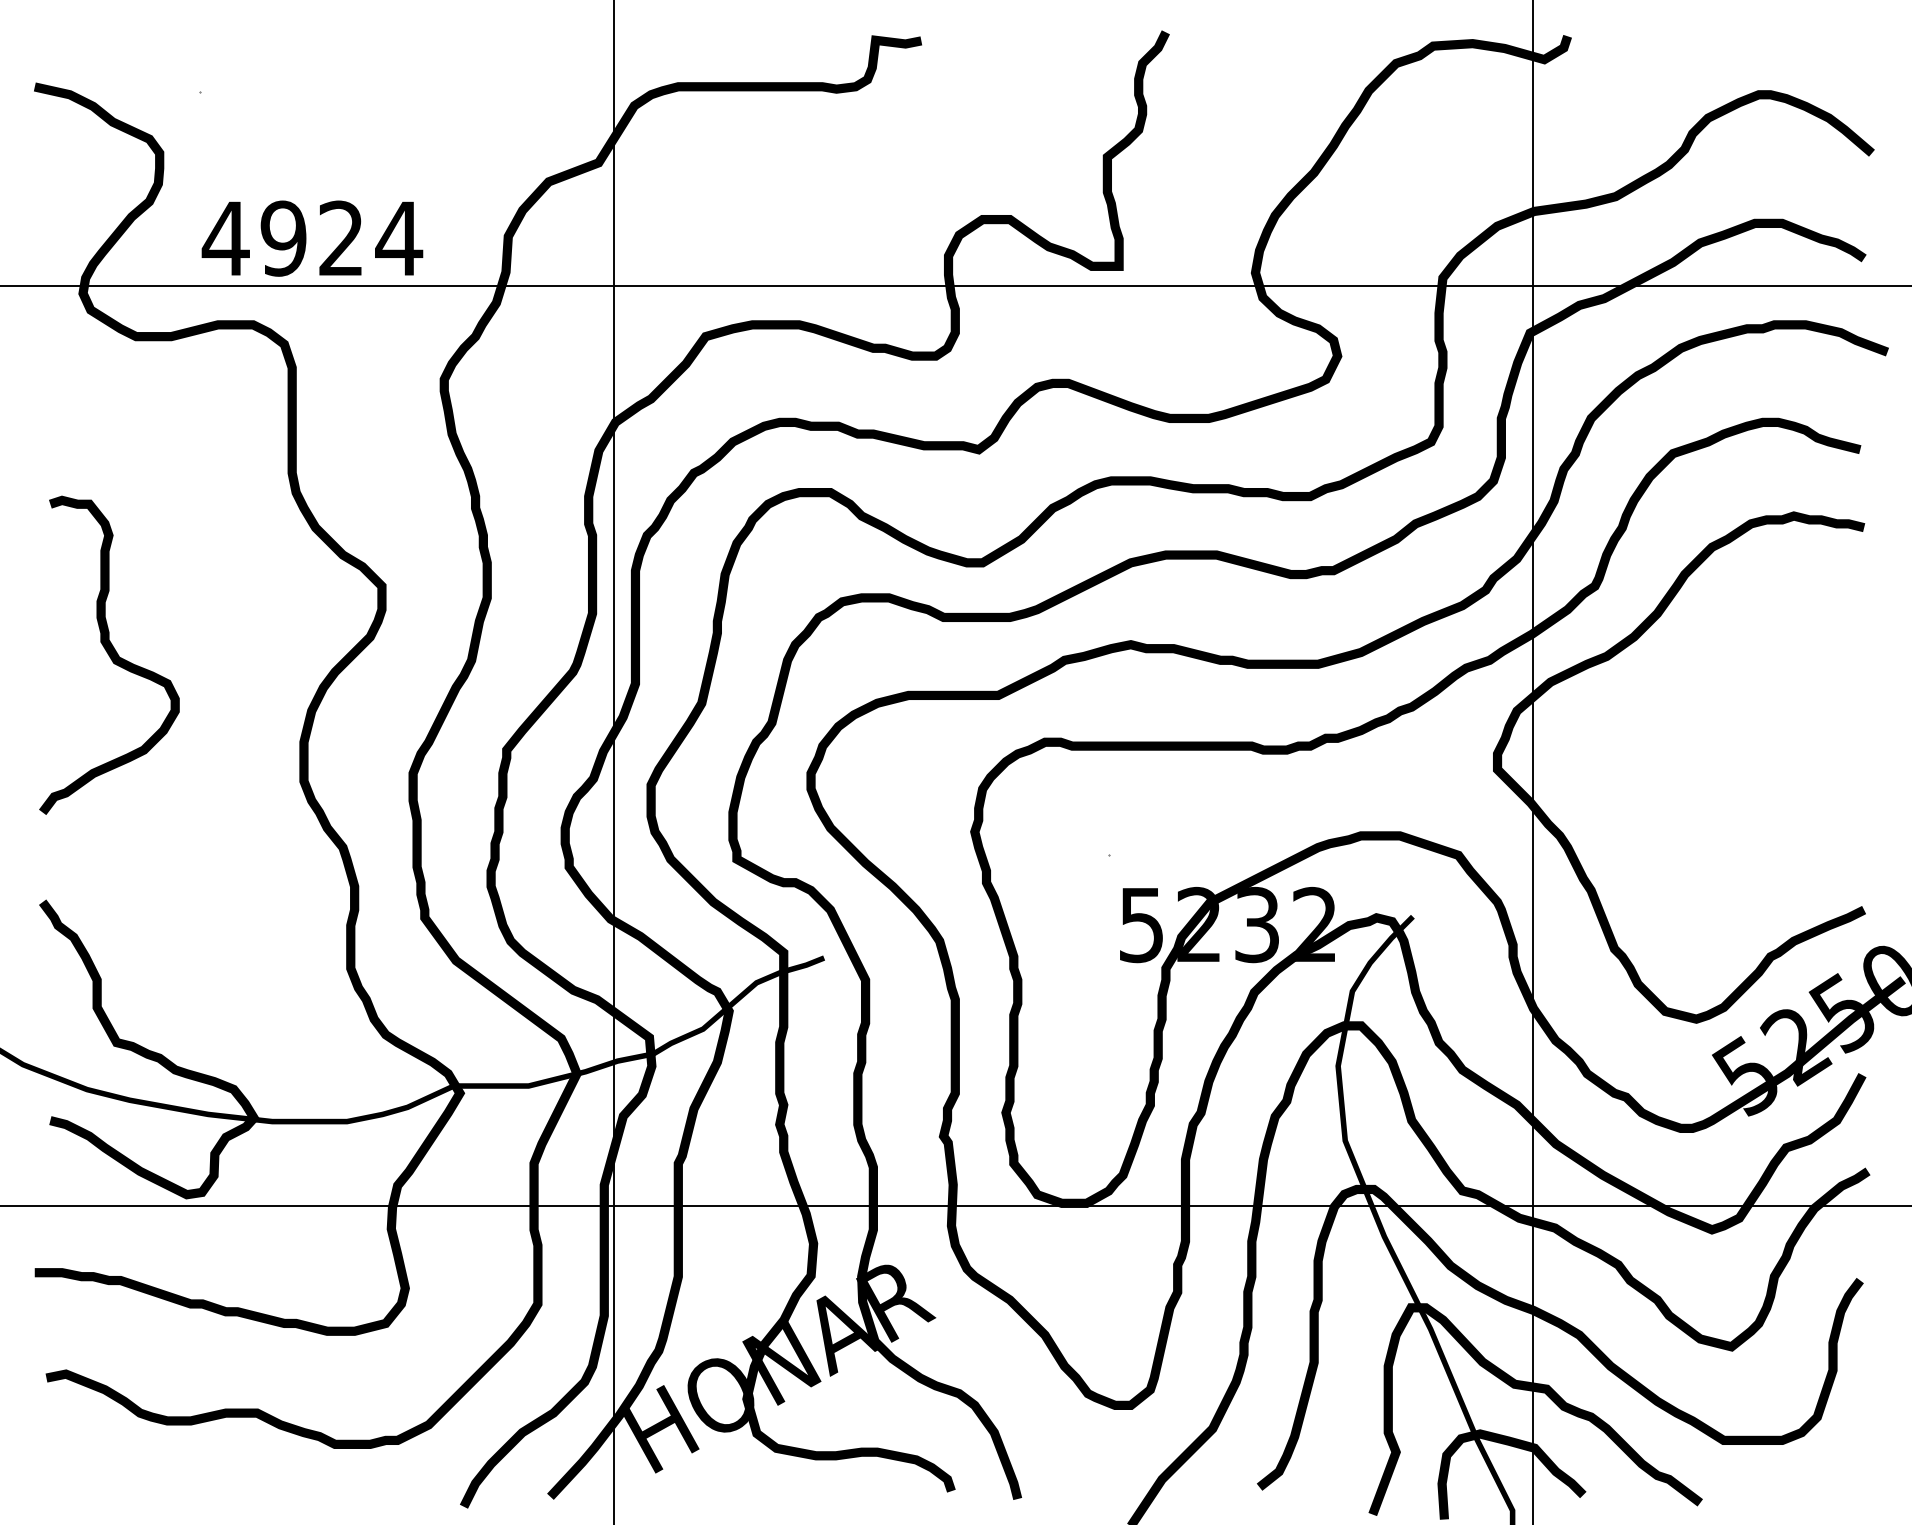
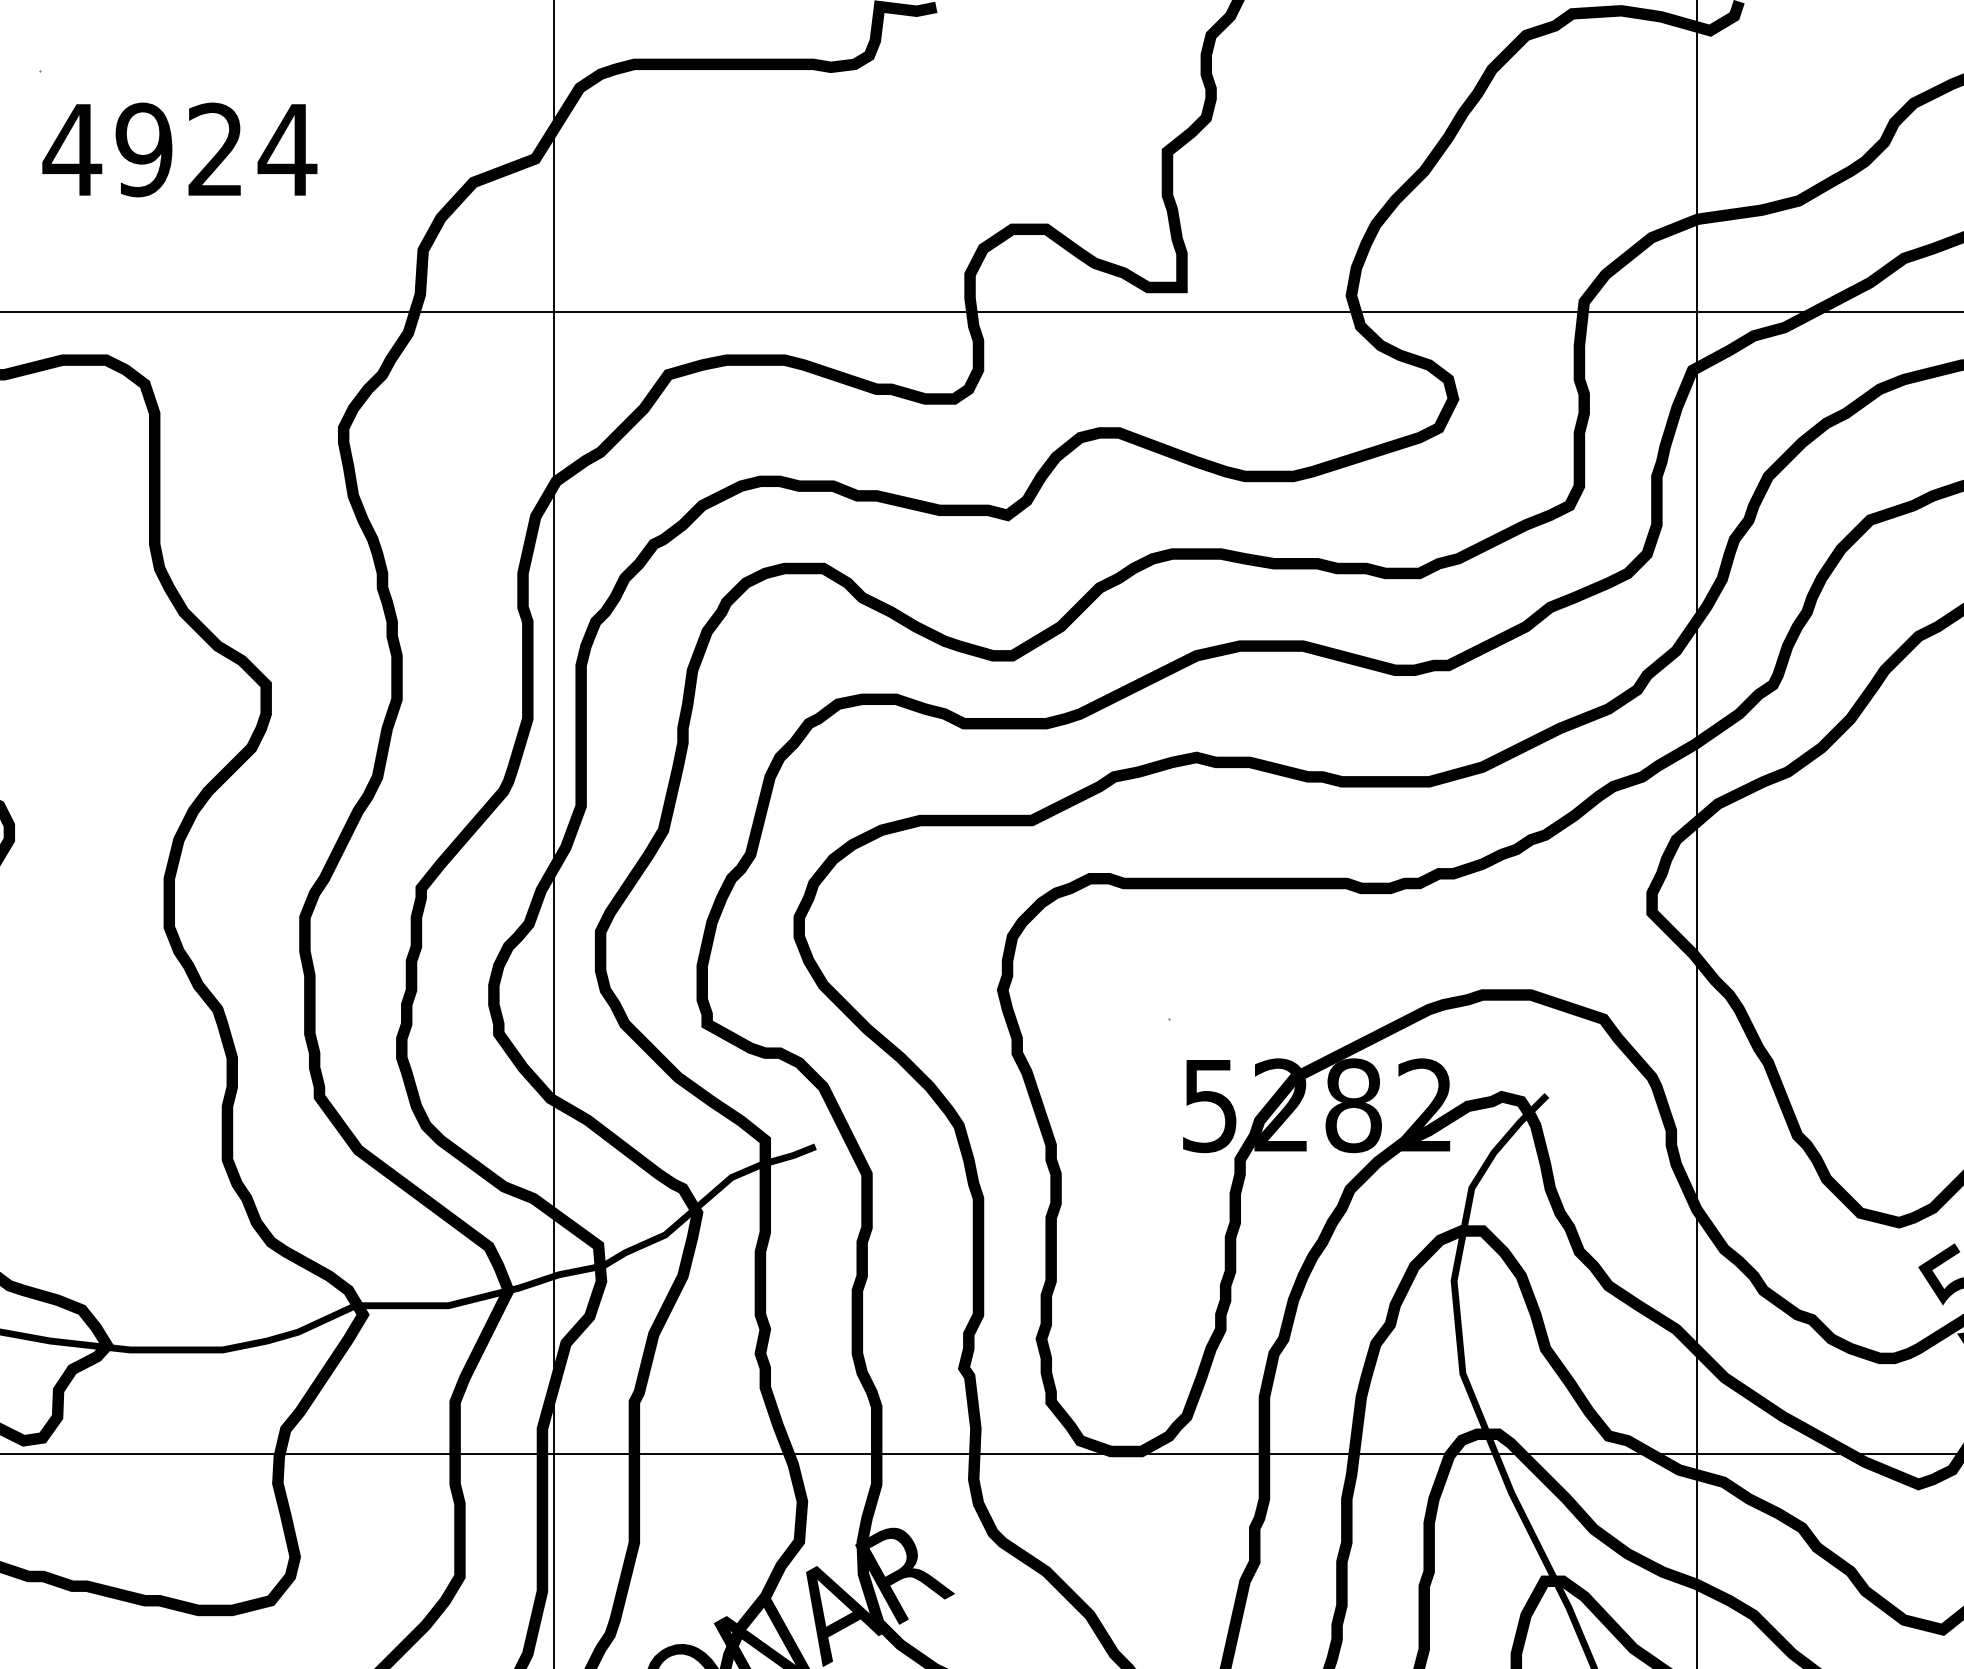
text: (312, 238) -> (179, 149), moved
text: (1257, 925) -> (1353, 1106), 5232 -> 5282

